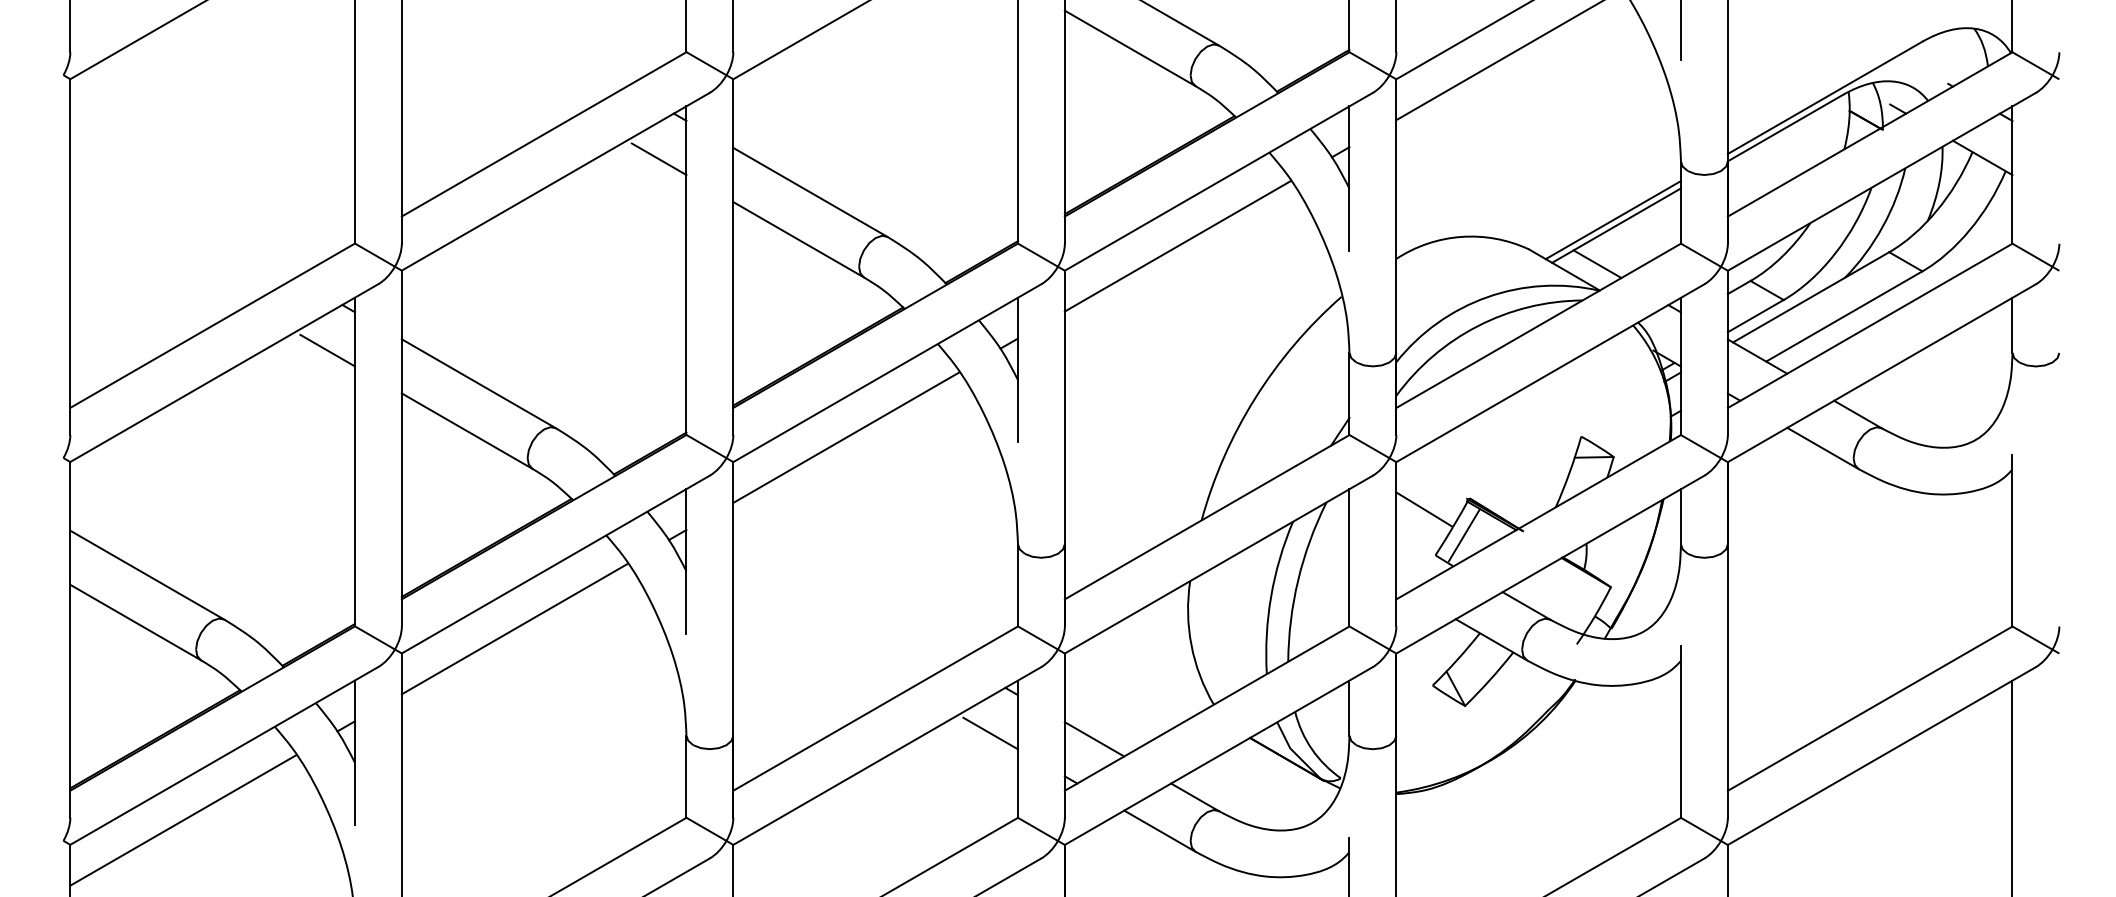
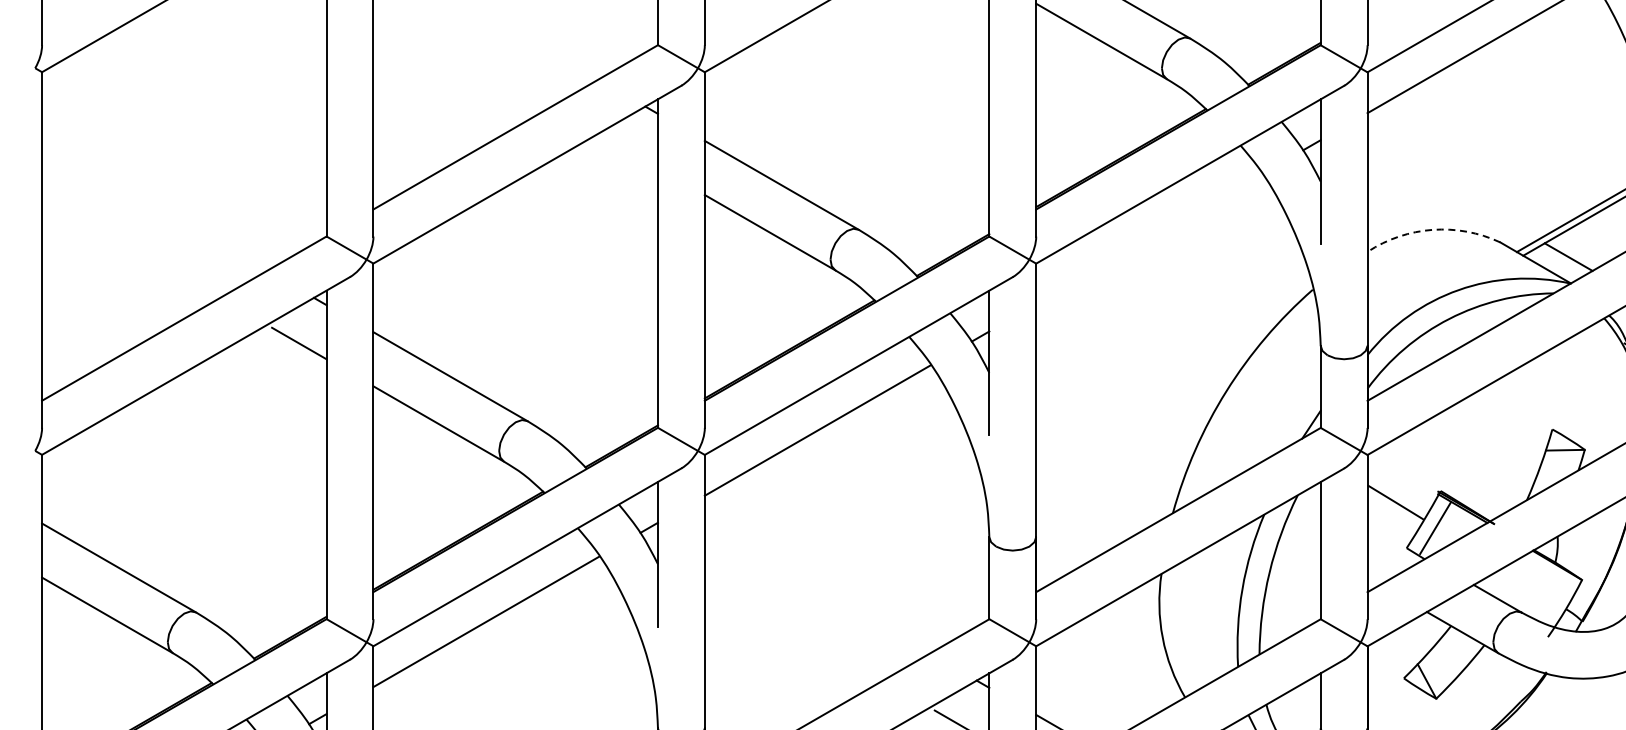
line: (658, 159) -> (630, 152), removed
arc: (1461, 236) -> (1432, 229), solid -> dashed
line: (1177, 246) -> (1148, 239), removed

